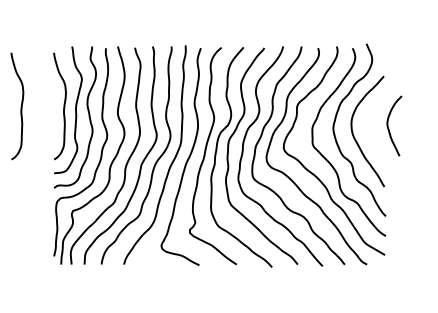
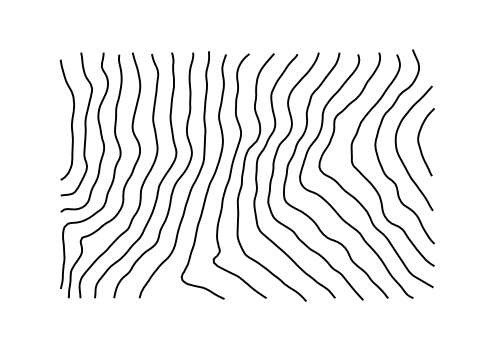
curve: (20, 105) -> (23, 119), removed
curve: (389, 128) -> (420, 145), moved

